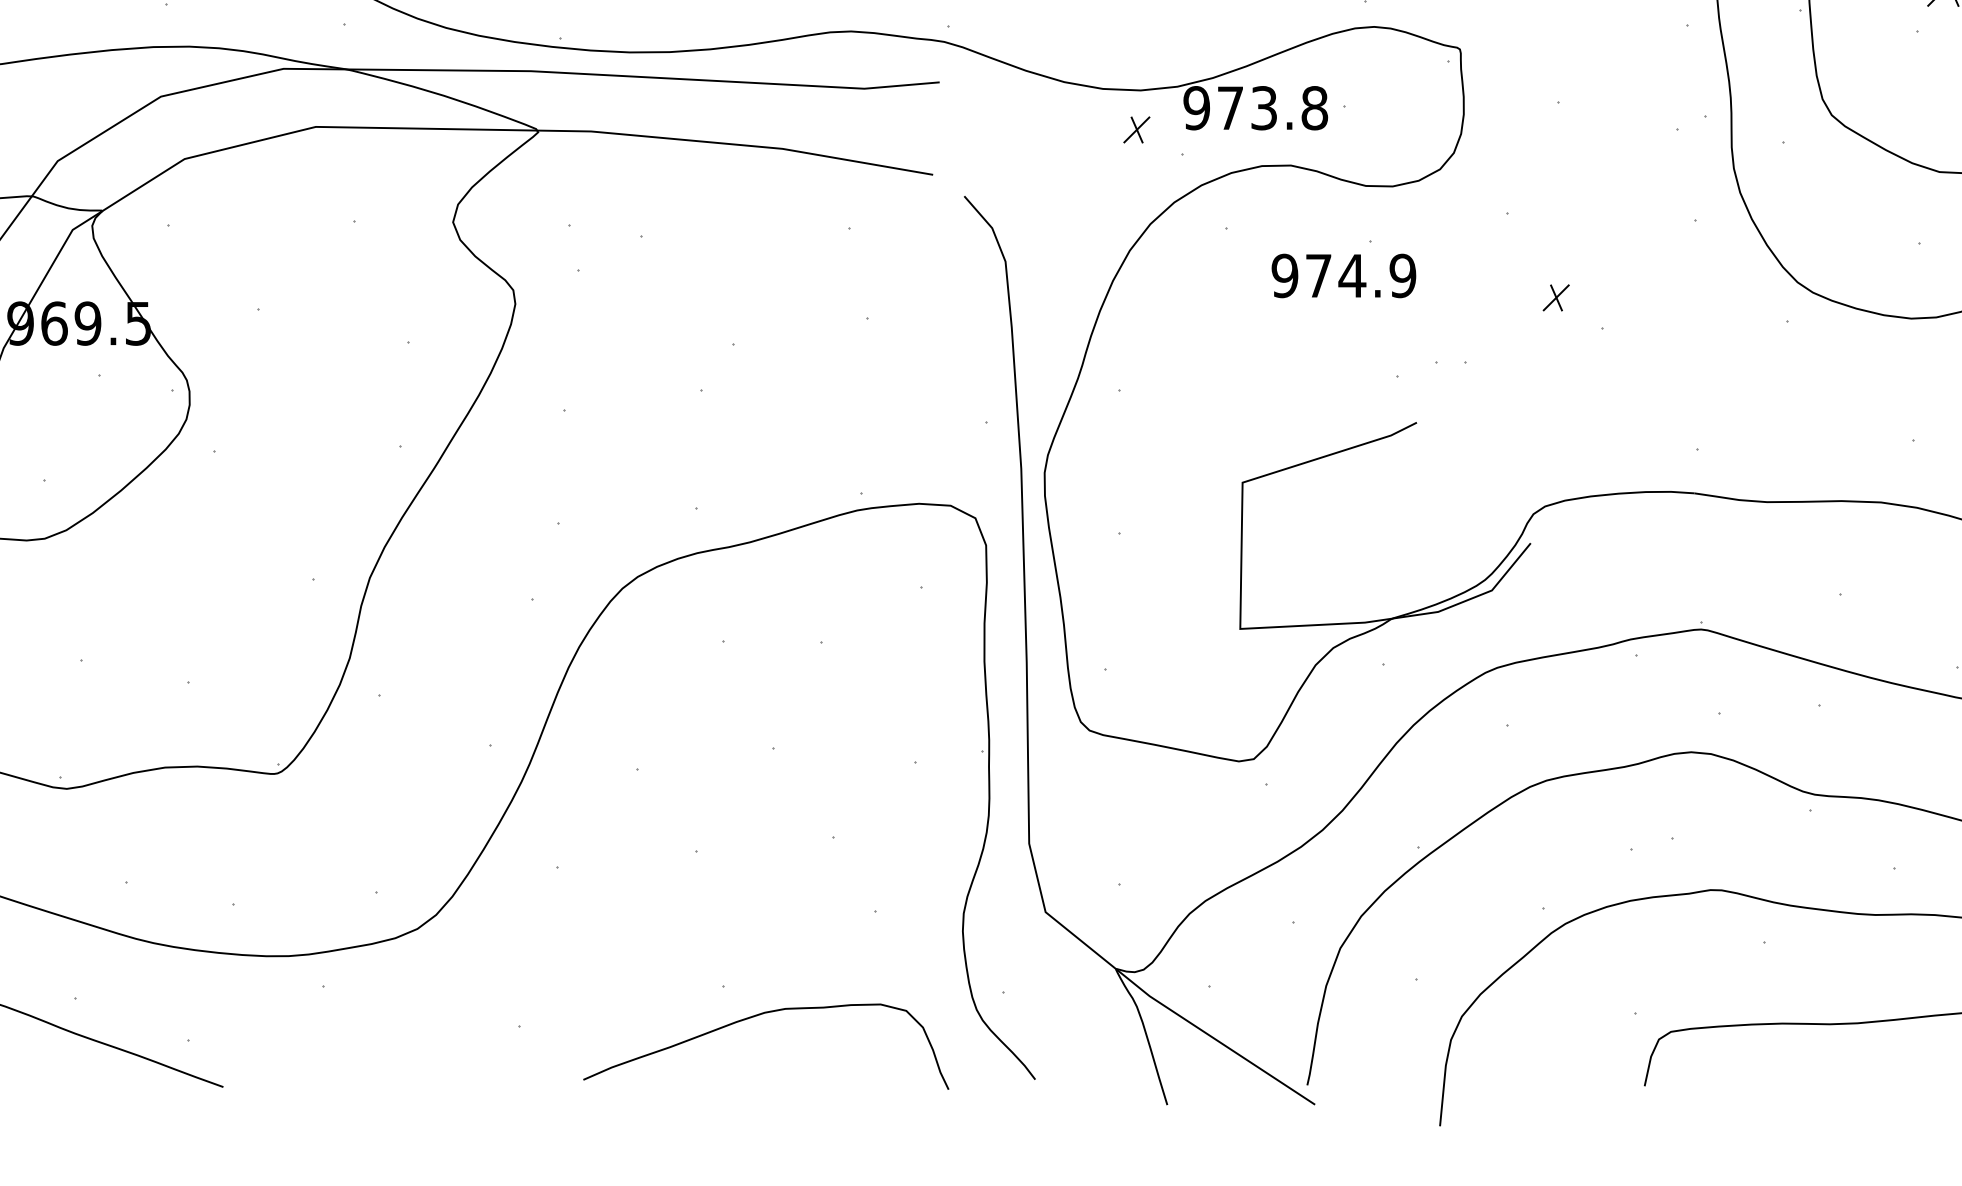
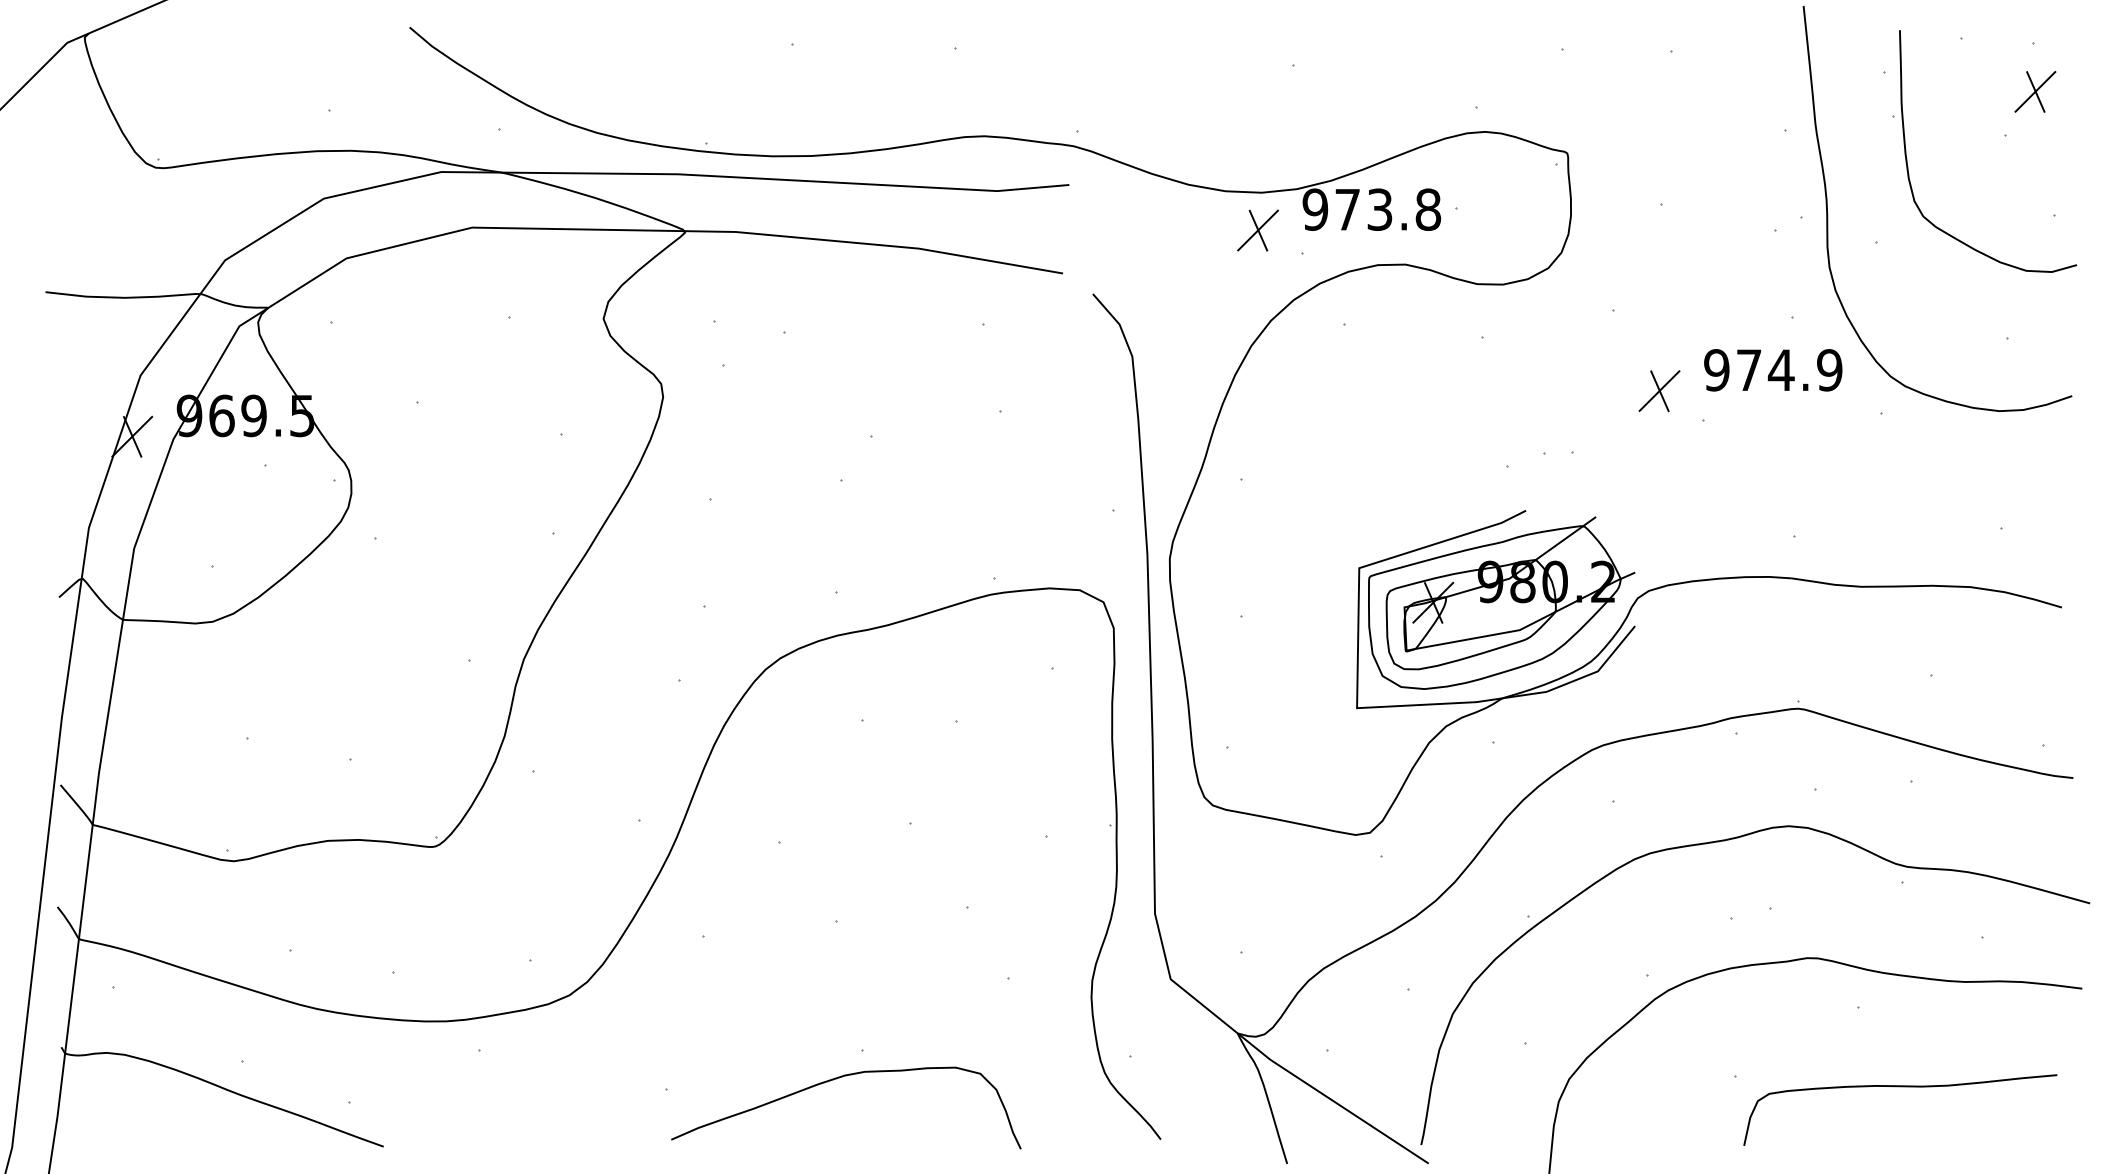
part: (1136, 129) -> (1257, 230), size x1.67
text: (1344, 276) -> (1773, 370), moved
part: (1556, 298) -> (1659, 391), size x1.67
part: (1391, 518) -> (1501, 602), added
curve: (756, 1016) -> (836, 1079), moved

